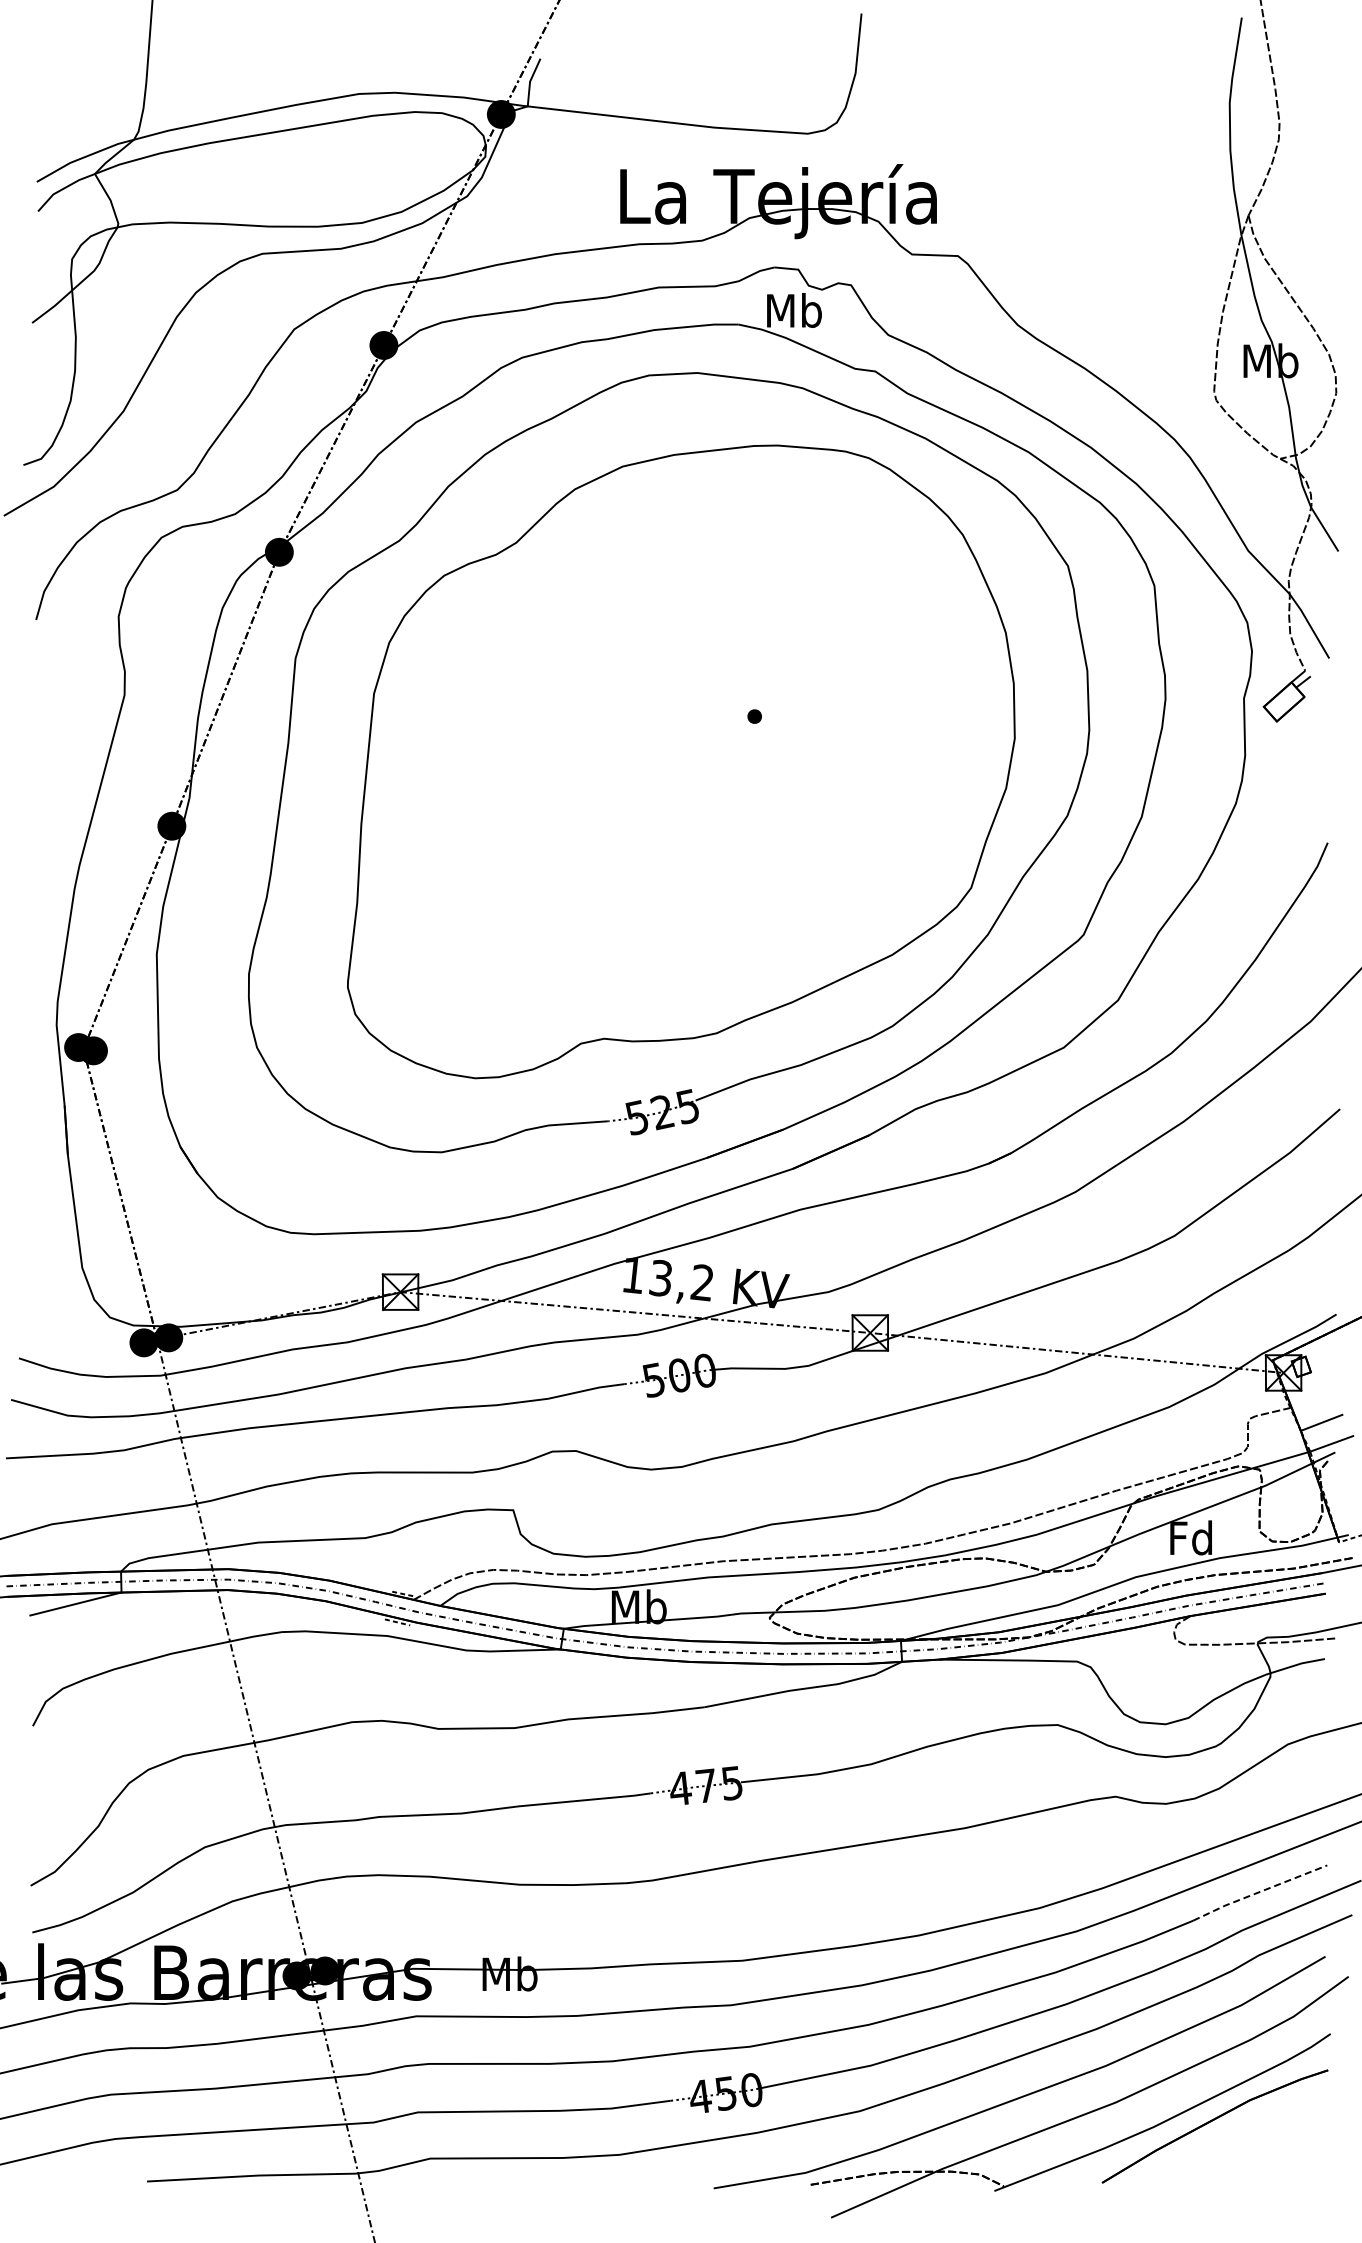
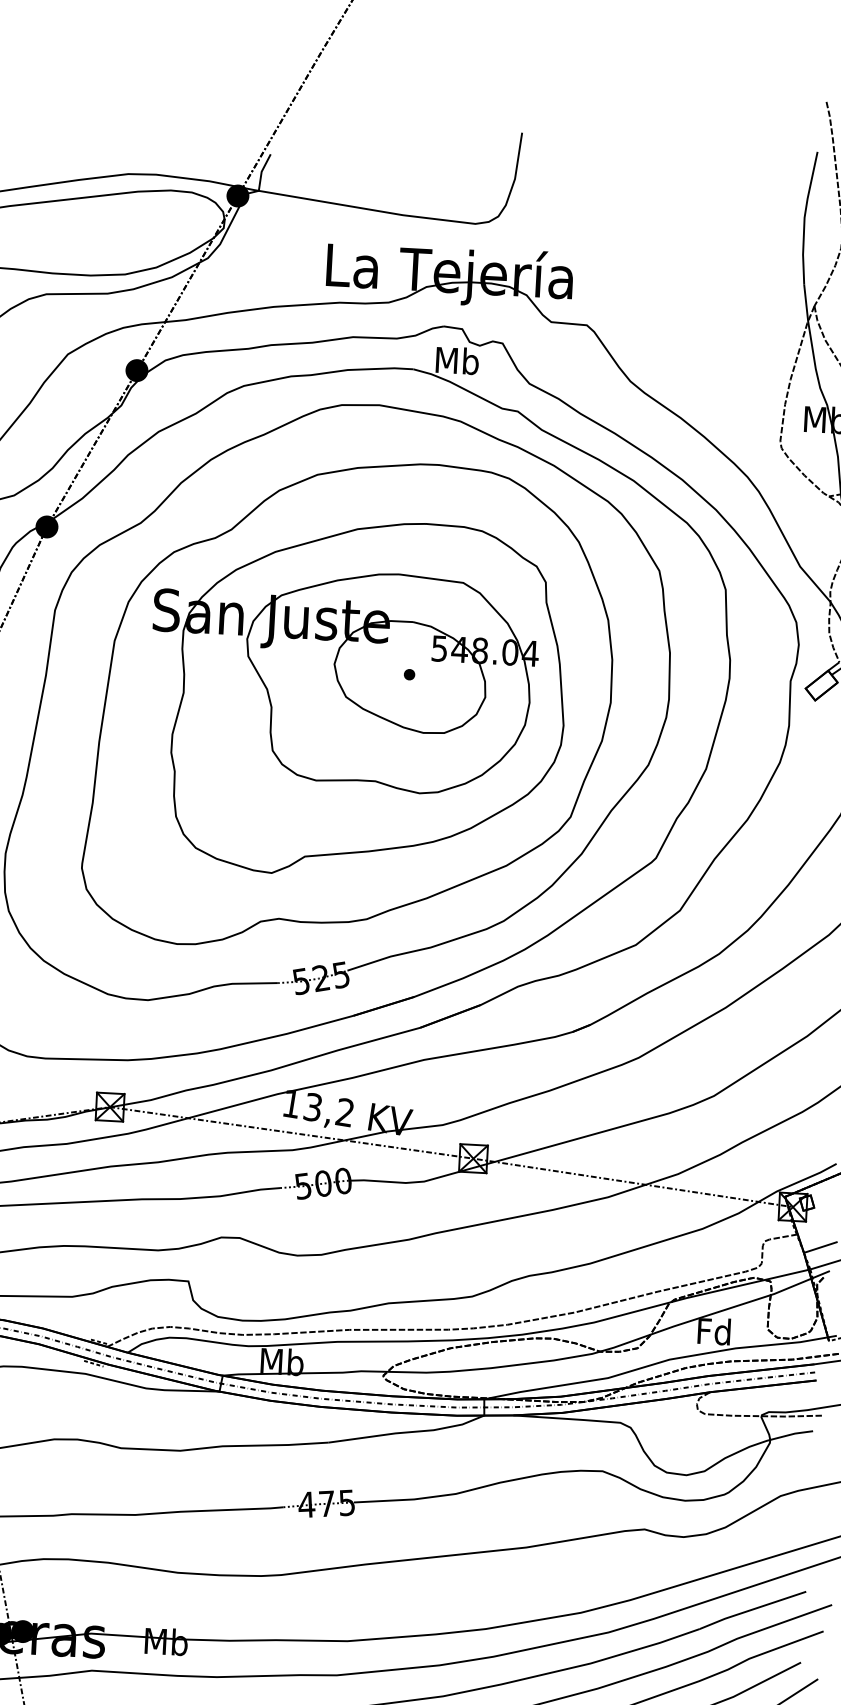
part: (688, 751) -> (356, 699), added
line: (1259, 1892) -> (752, 1609), dashed -> solid

